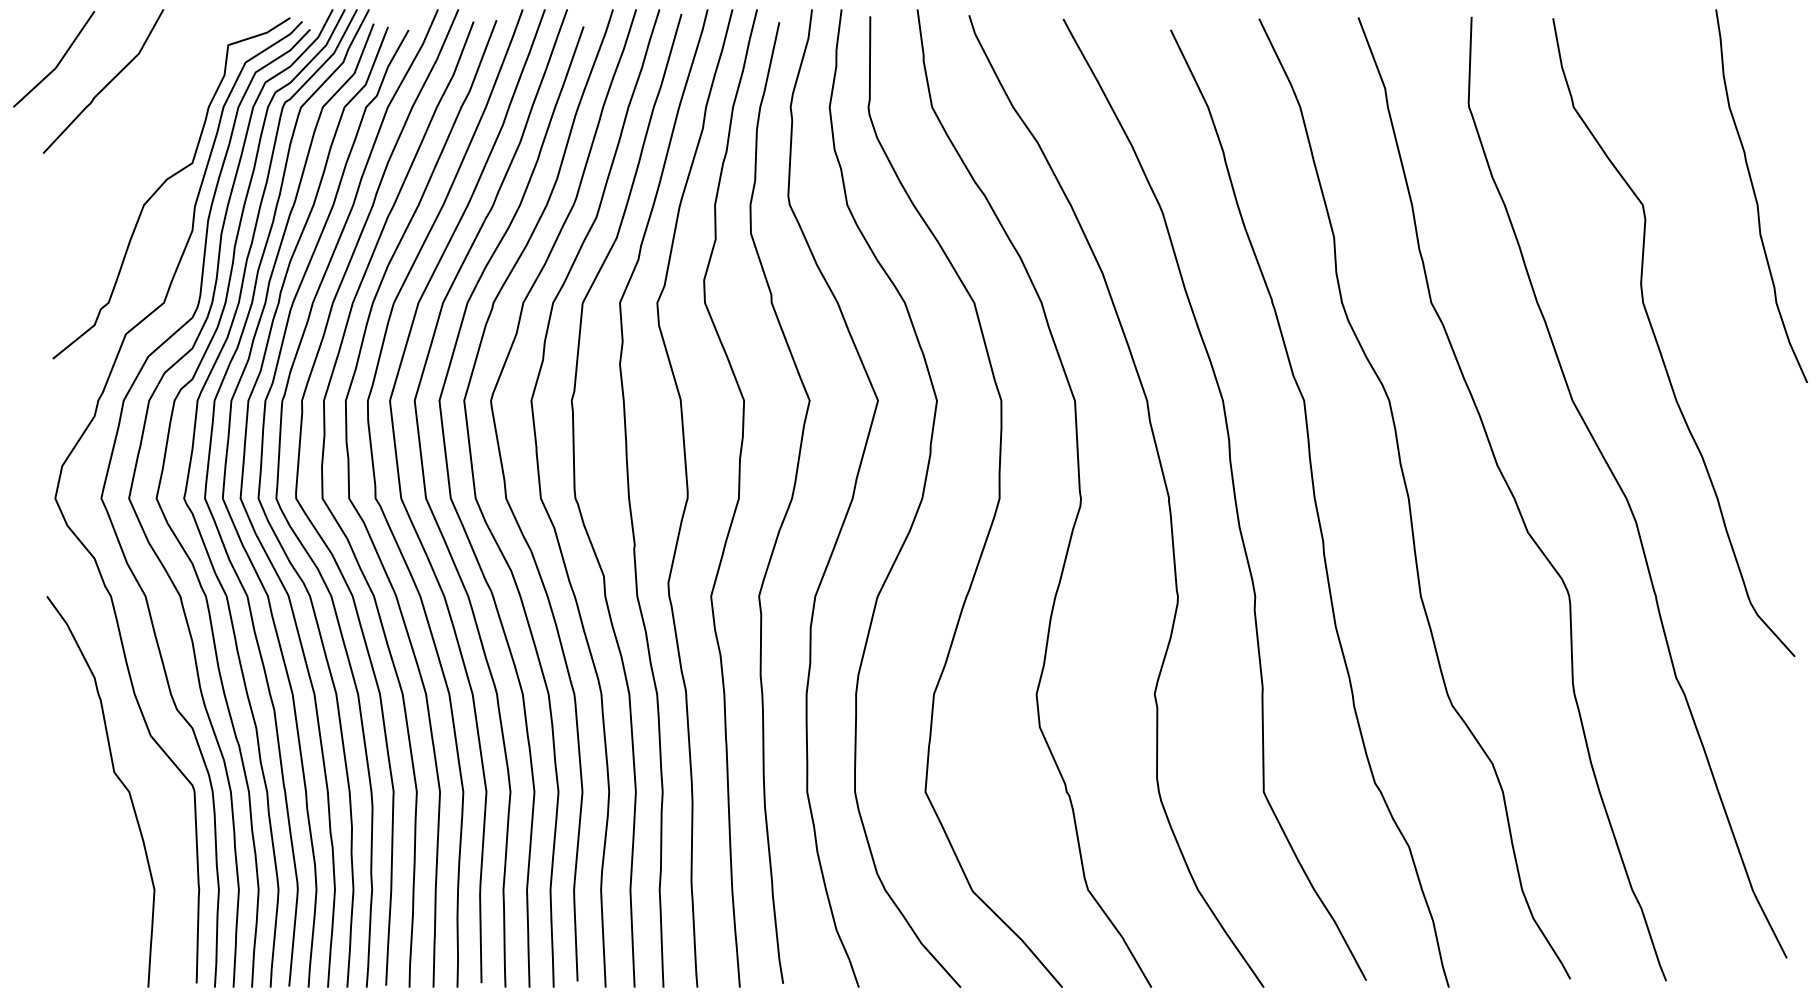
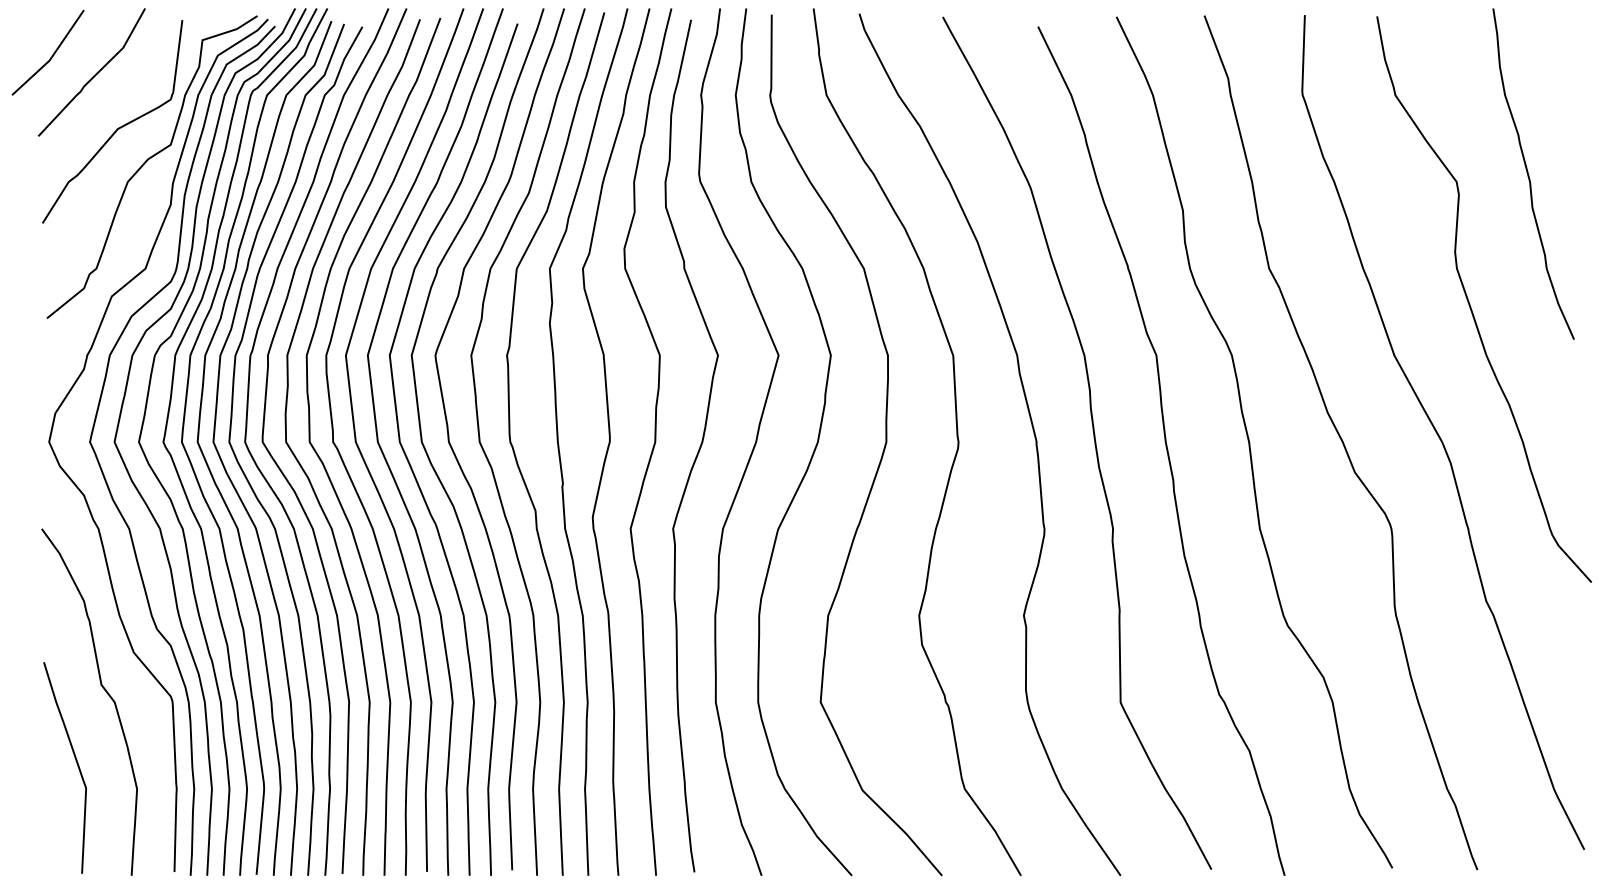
curve: (133, 143) -> (118, 127), added
curve: (1756, 196) -> (1529, 174), moved
curve: (85, 859) -> (75, 762), added

